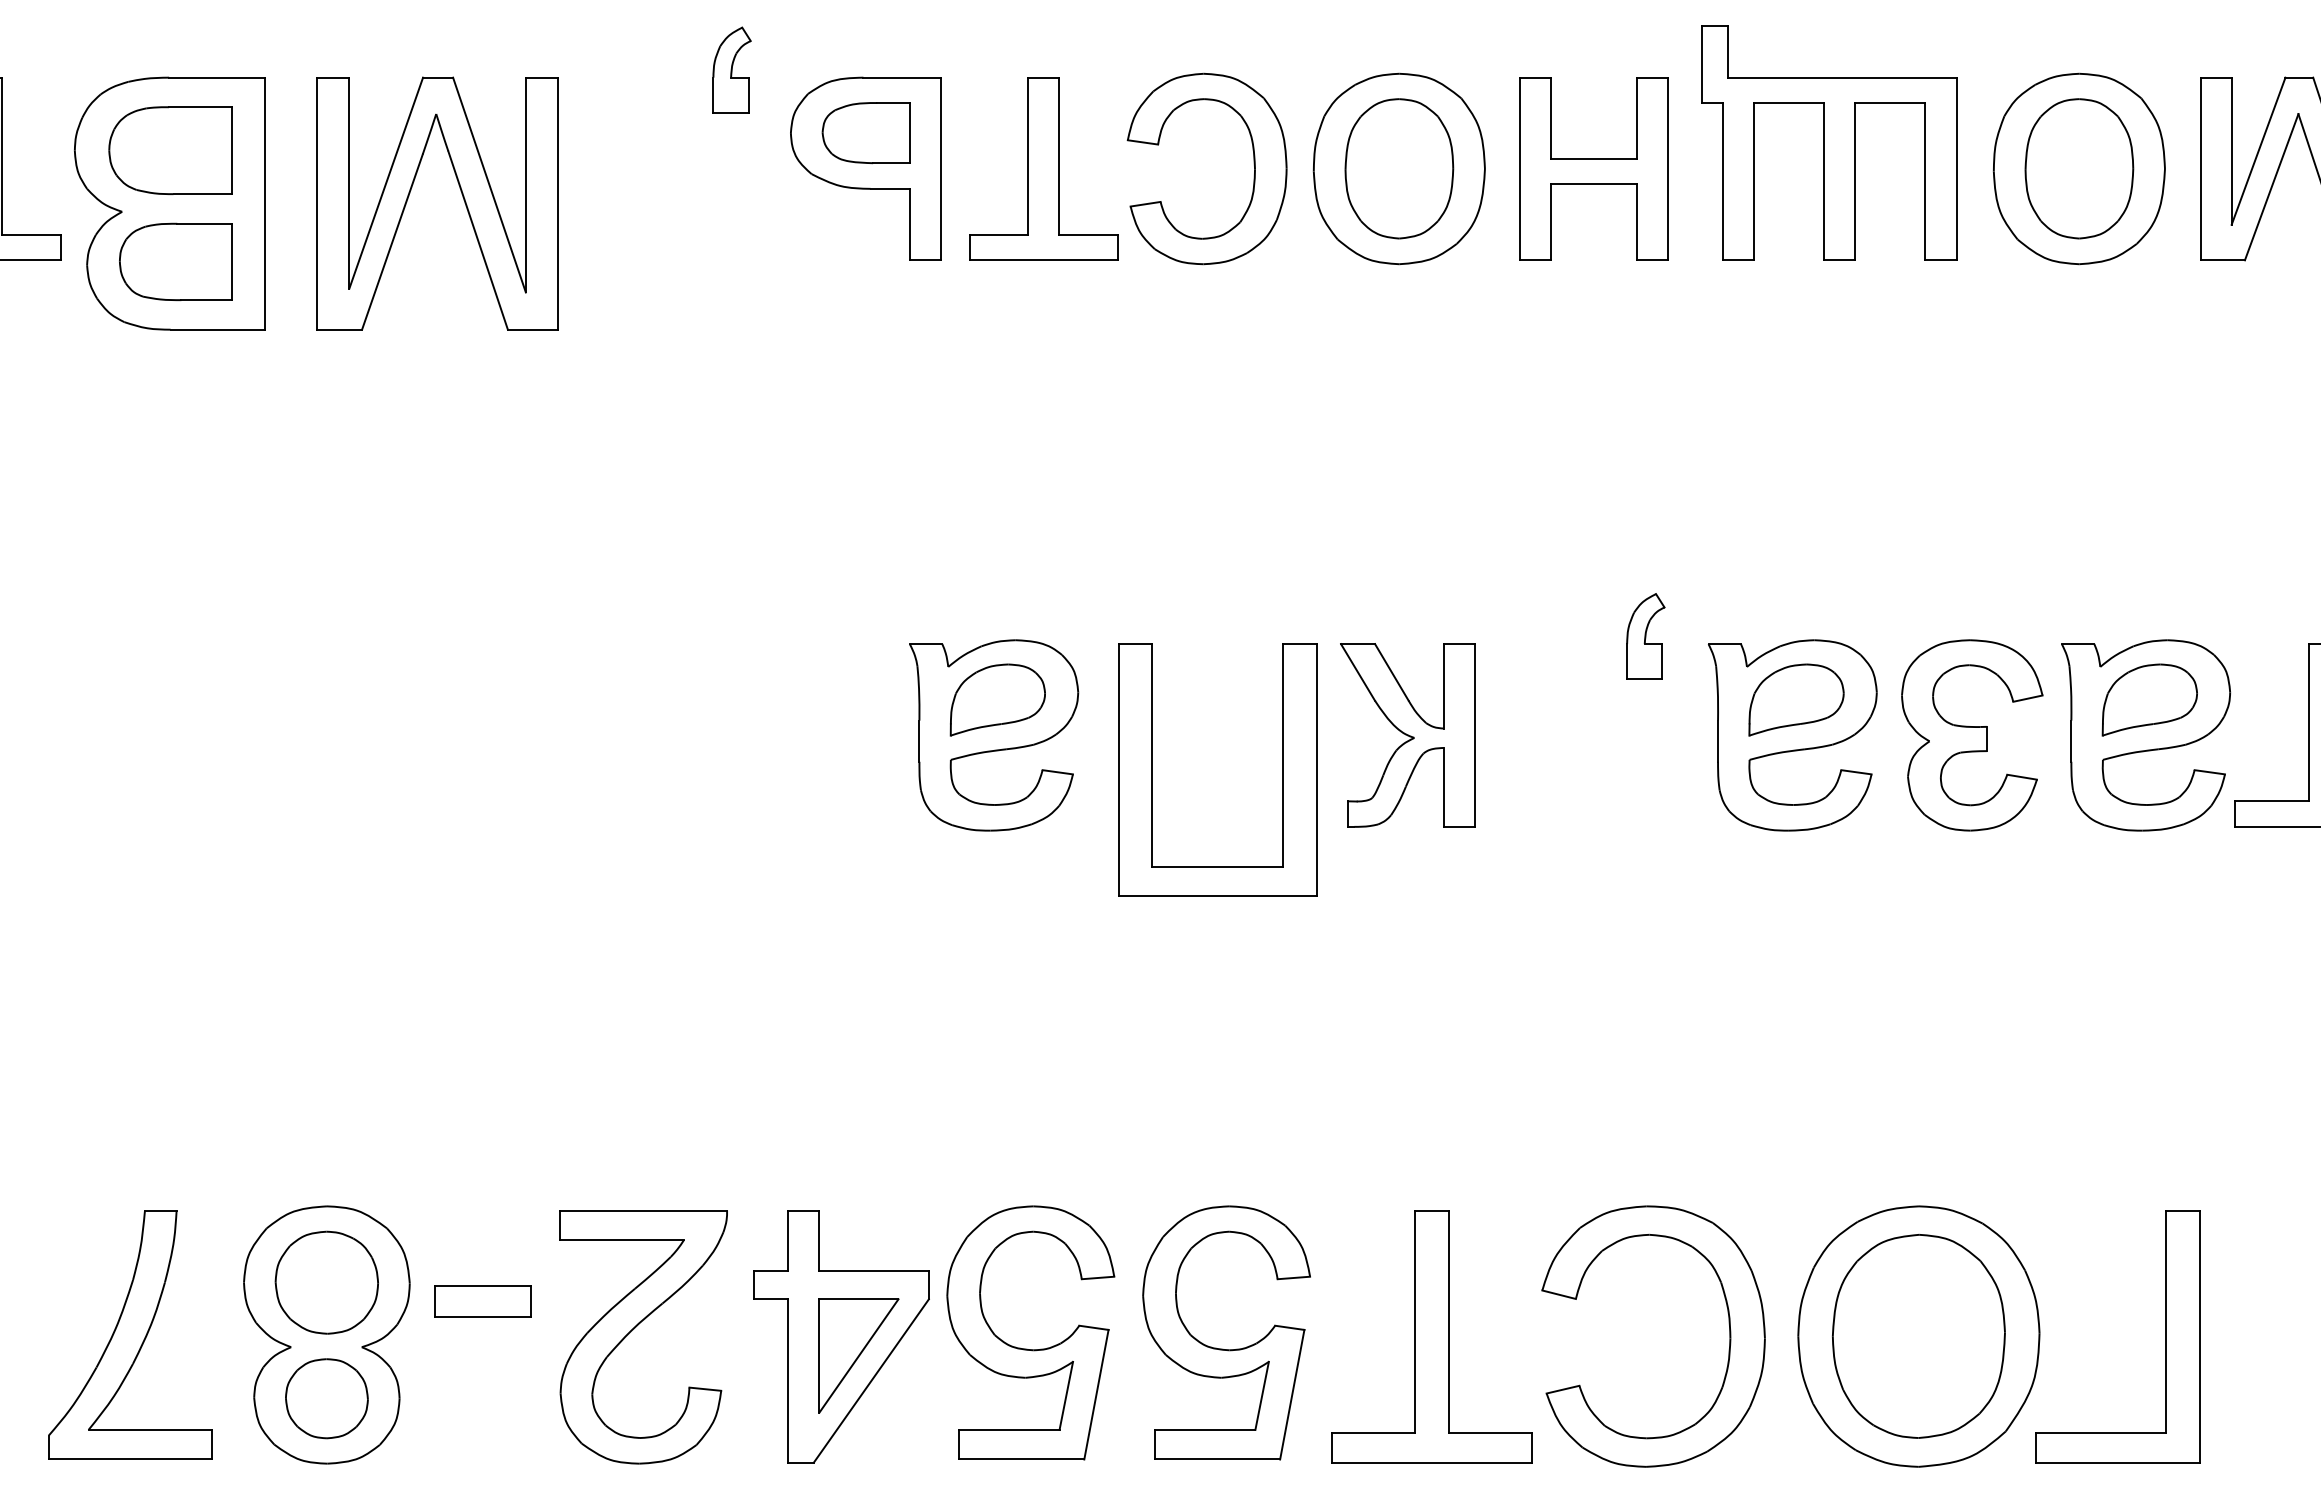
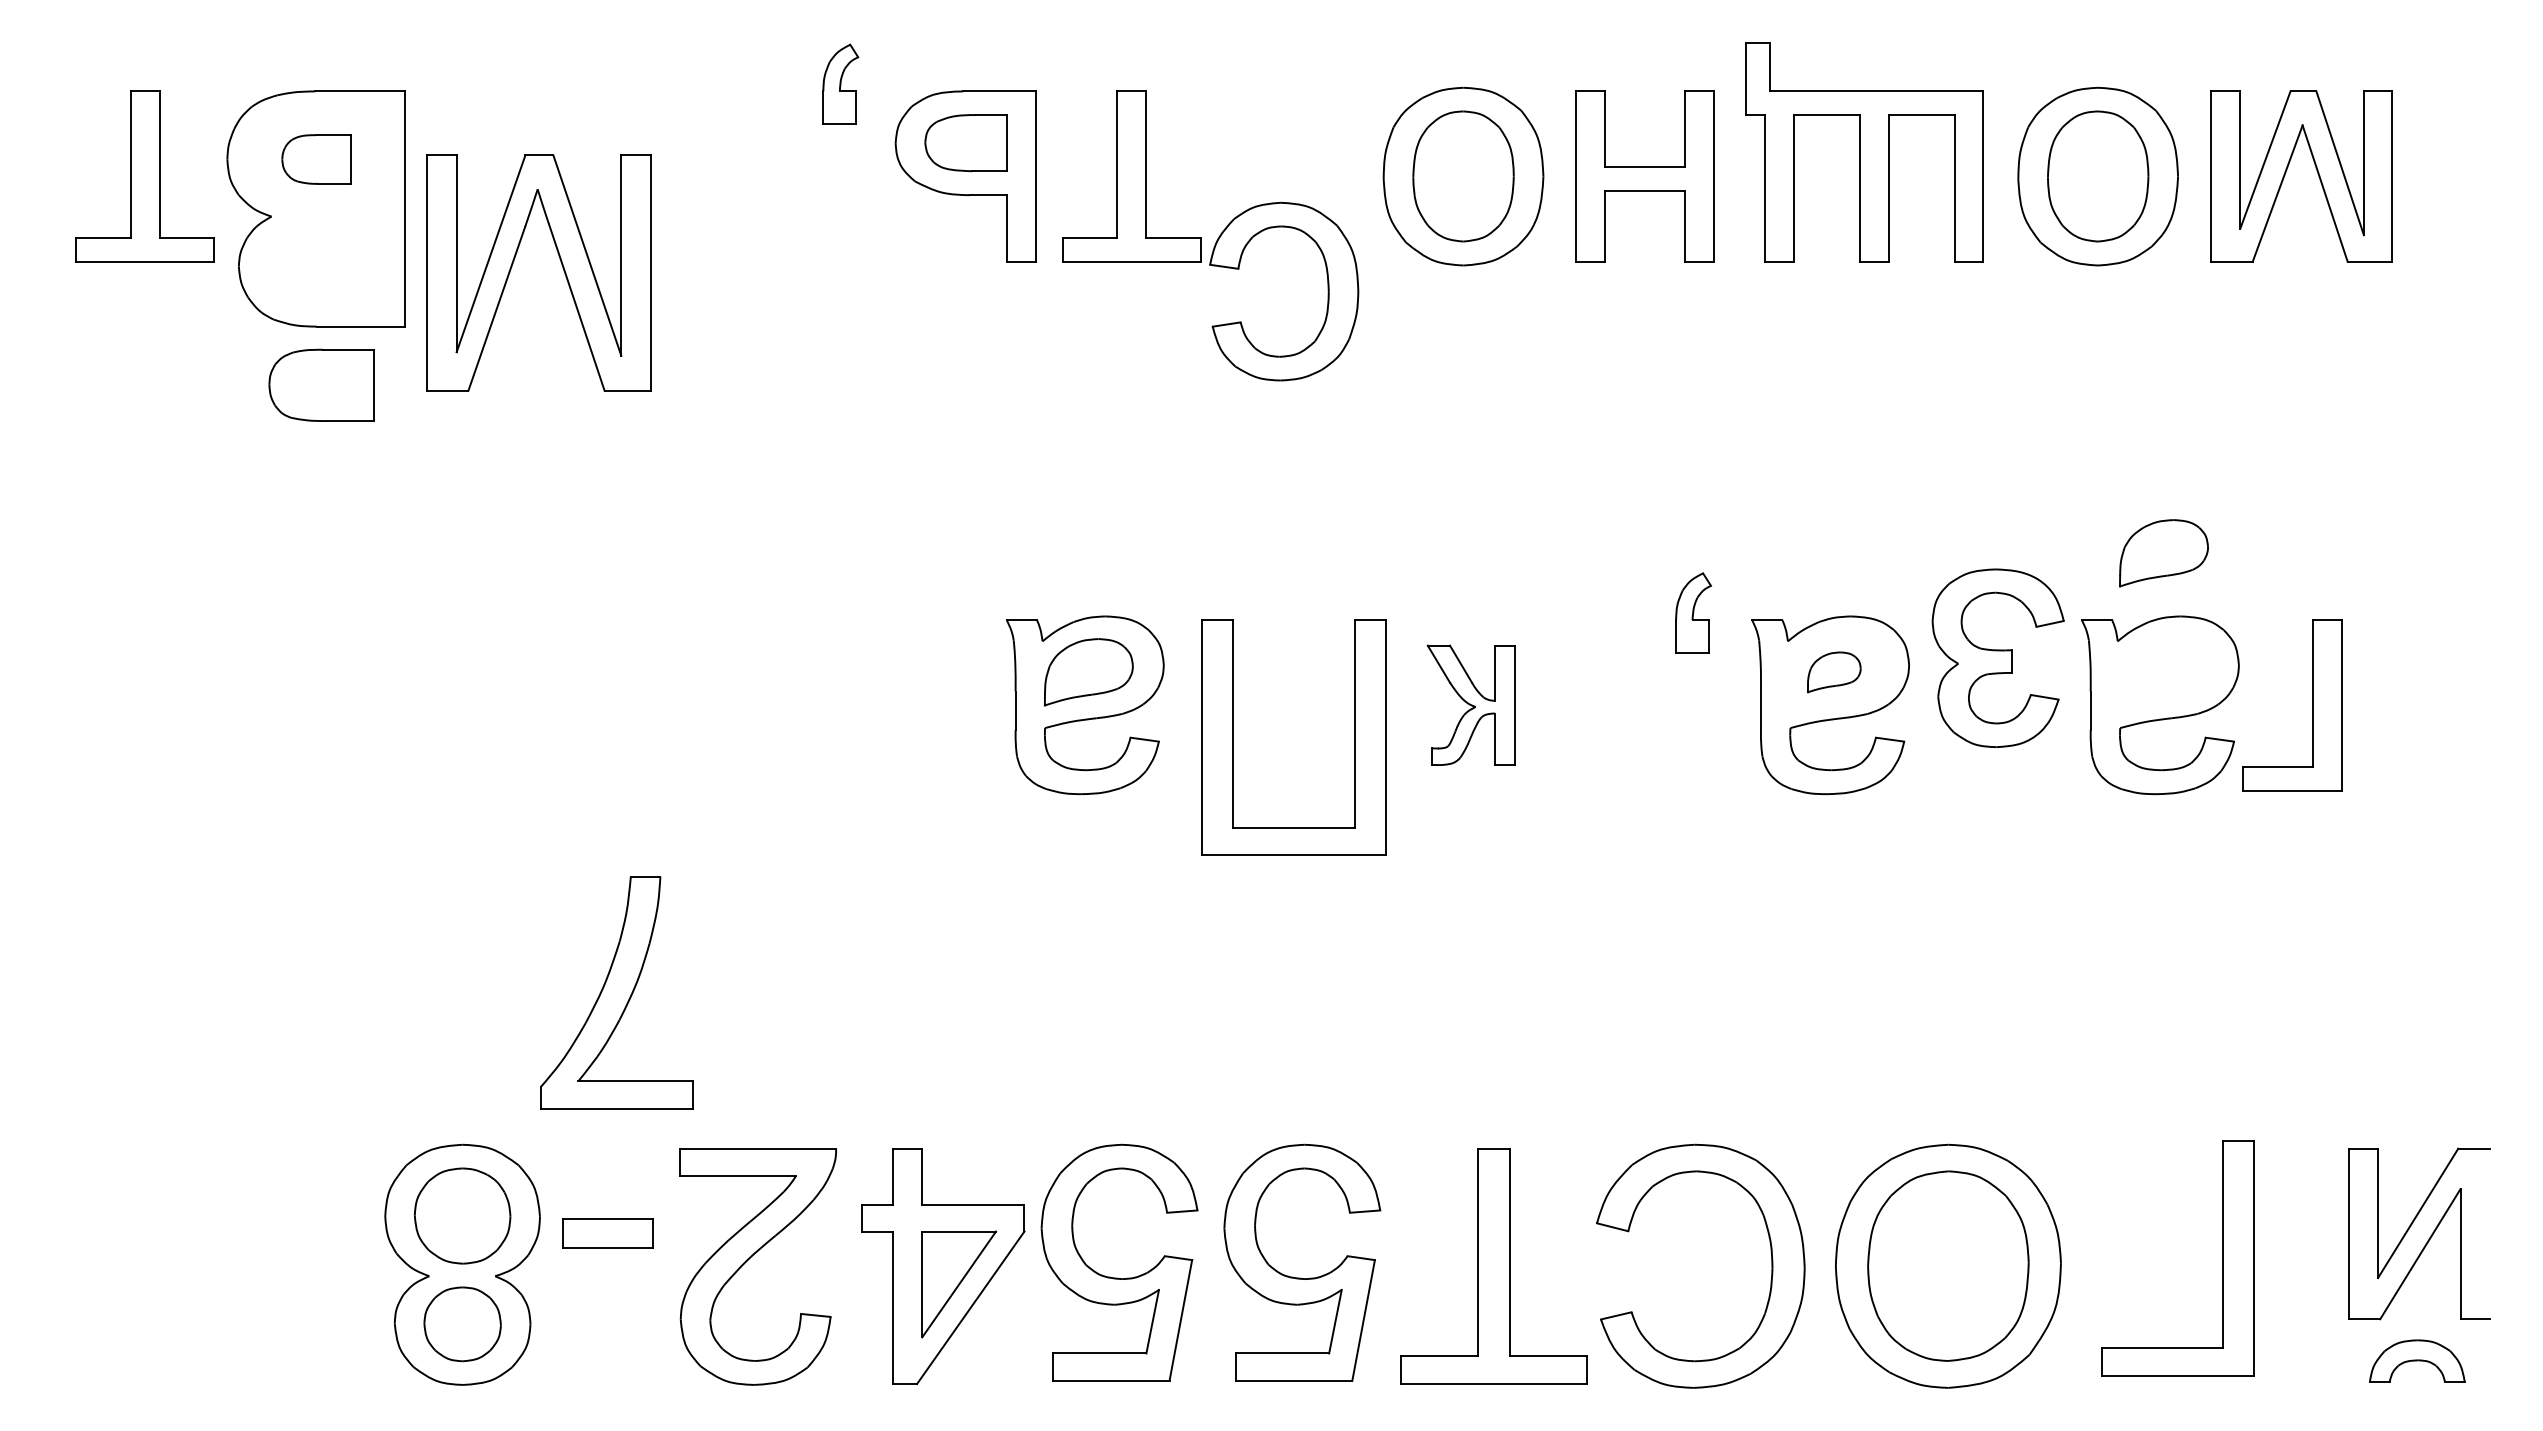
part: (170, 150) -> (316, 159), size x0.6
part: (1253, 168) -> (1327, 291), moved
part: (461, 195) -> (561, 265), moved
part: (175, 260) -> (321, 384), moved
part: (1796, 700) -> (1834, 672), size x0.6
part: (2149, 700) -> (2163, 553), moved
part: (1971, 734) -> (1997, 657), moved
part: (1407, 735) -> (1471, 705), size x0.7
part: (129, 1334) -> (616, 992), moved
part: (2165, 1336) -> (2222, 1258), moved

